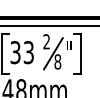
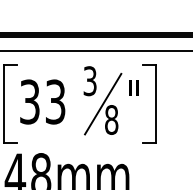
text: (46, 41) -> (89, 80), 2 -> 3

